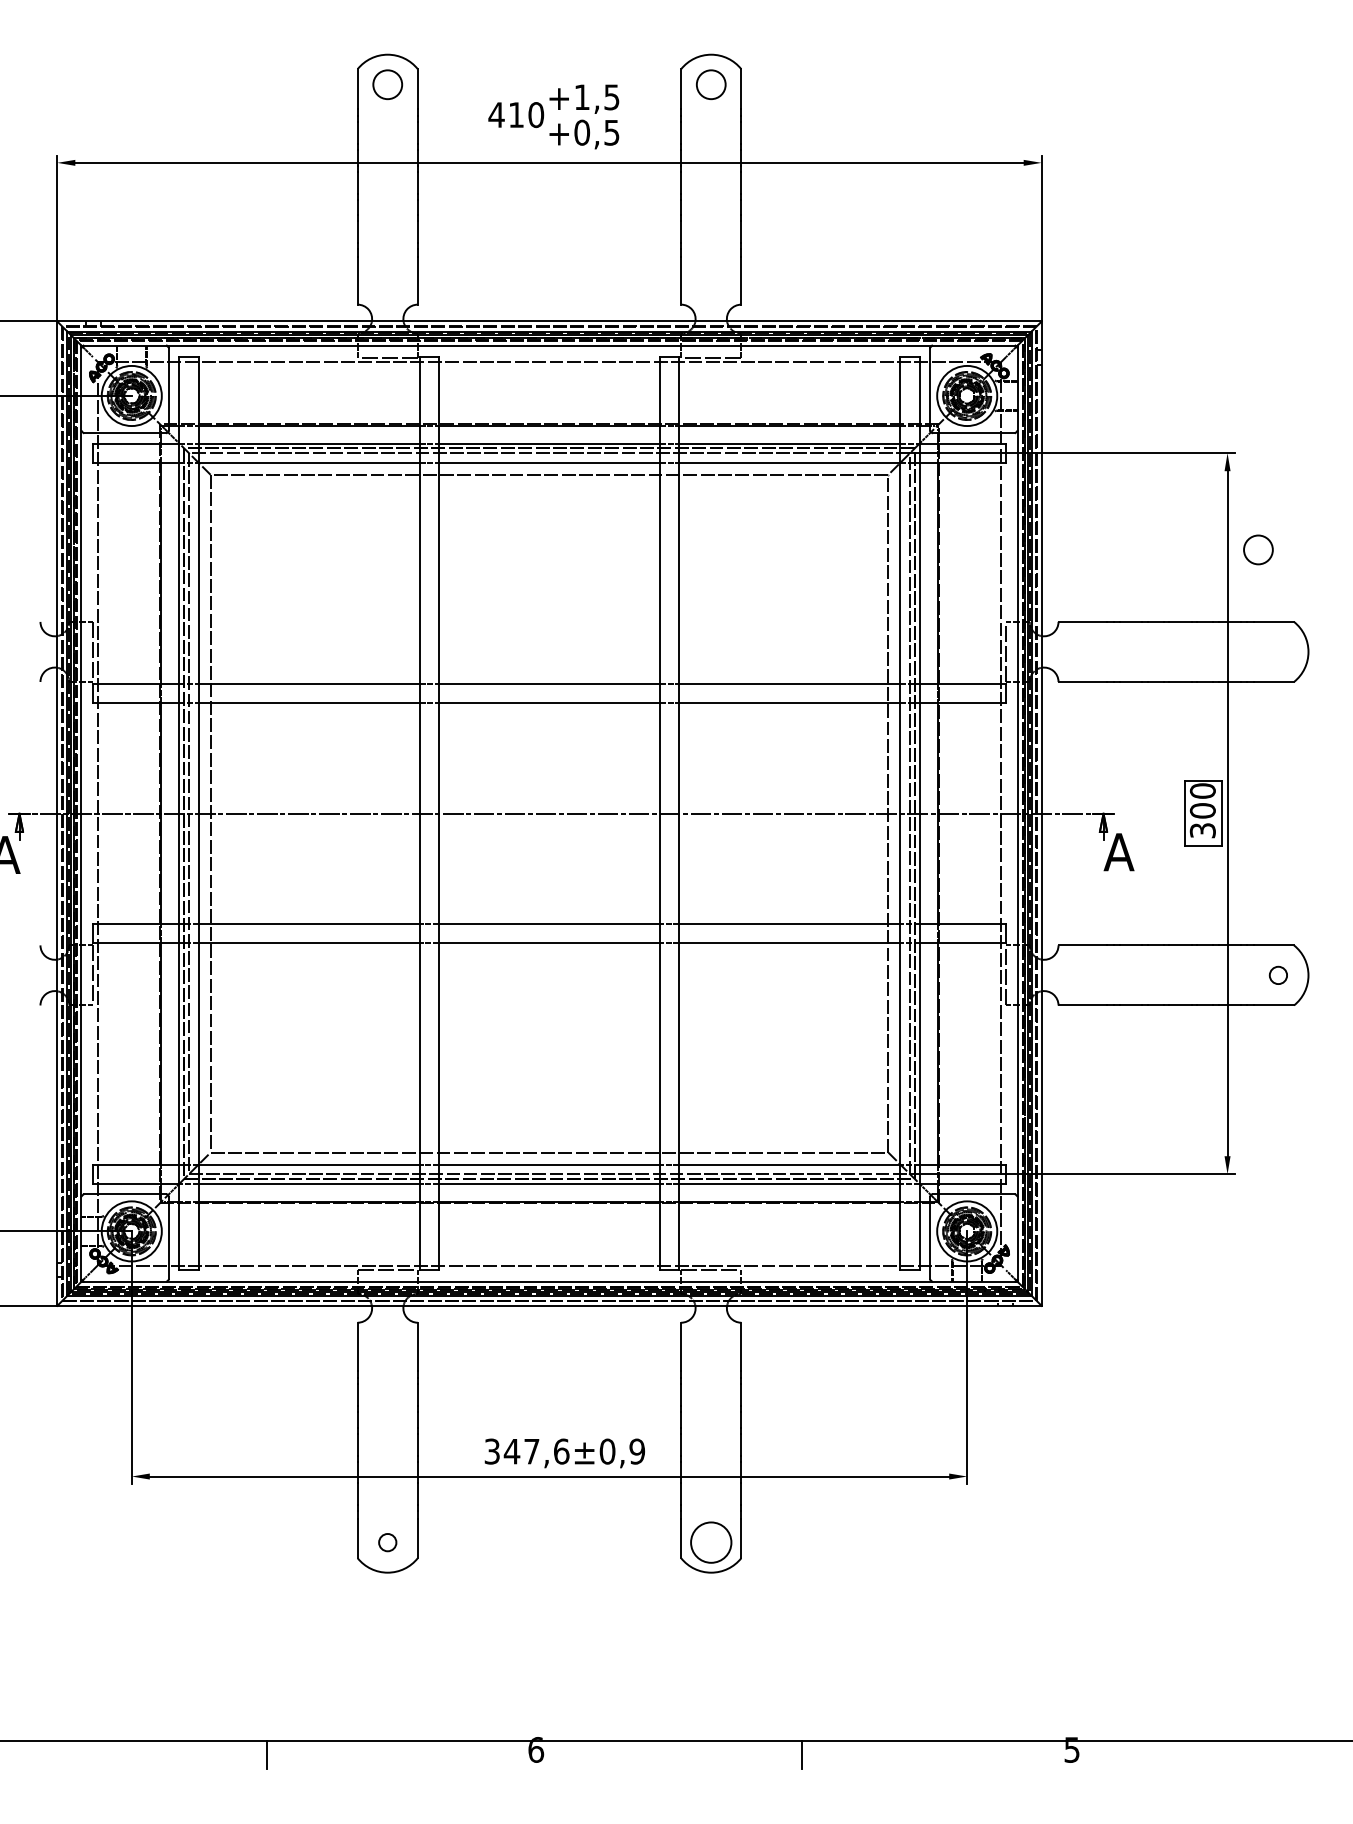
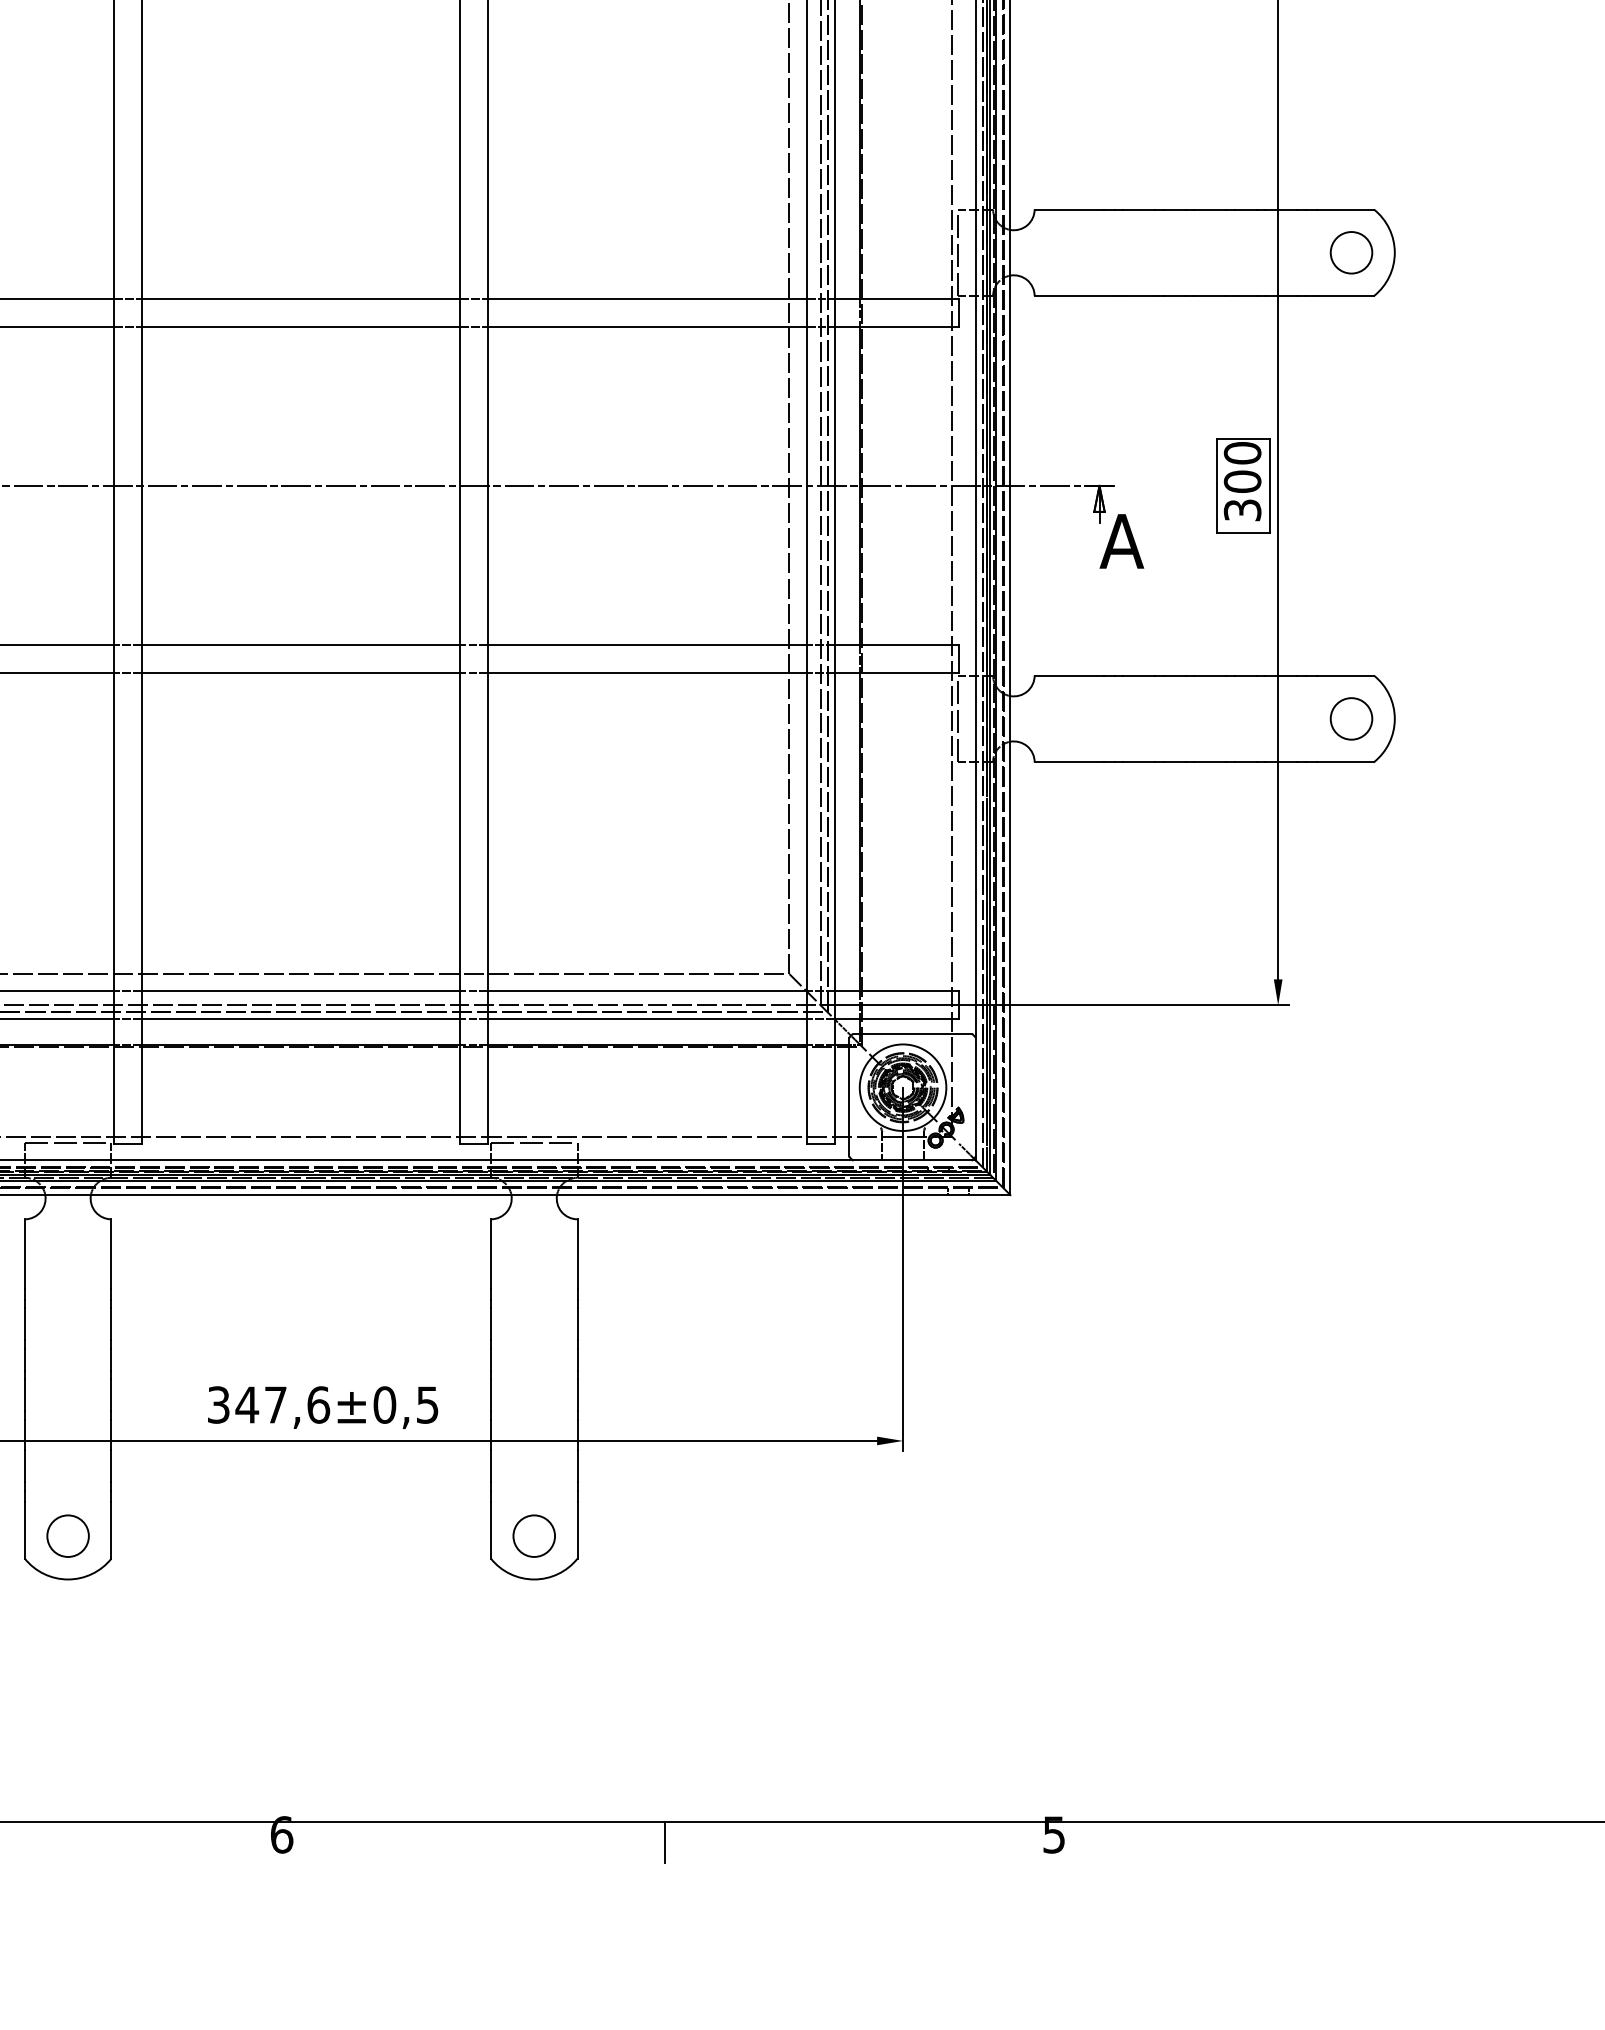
circle: (1258, 549) -> (1351, 252), moved
circle: (1278, 975) -> (1351, 718), size x1.67
text: (637, 1451) -> (427, 1404), ±0,9 -> ±0,5
circle: (387, 1542) -> (67, 1535), size x1.67
circle: (710, 1542) -> (533, 1535), size x0.71

